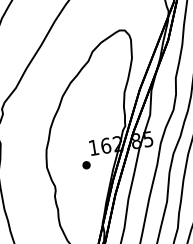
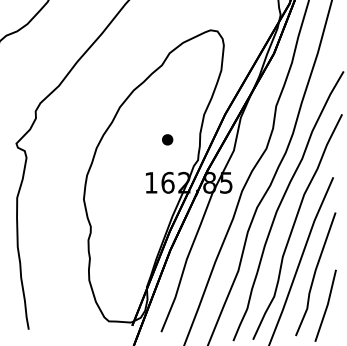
part: (86, 165) -> (167, 139), moved

